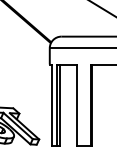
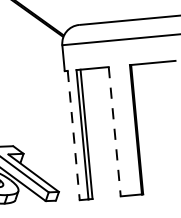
line: (51, 105) -> (73, 136), solid -> dashed
line: (77, 105) -> (114, 132), solid -> dashed

